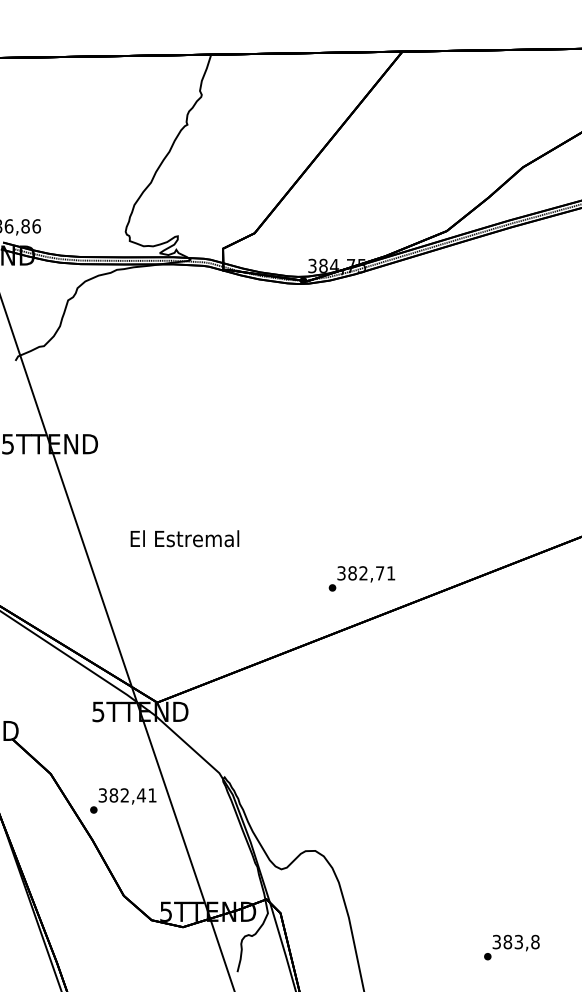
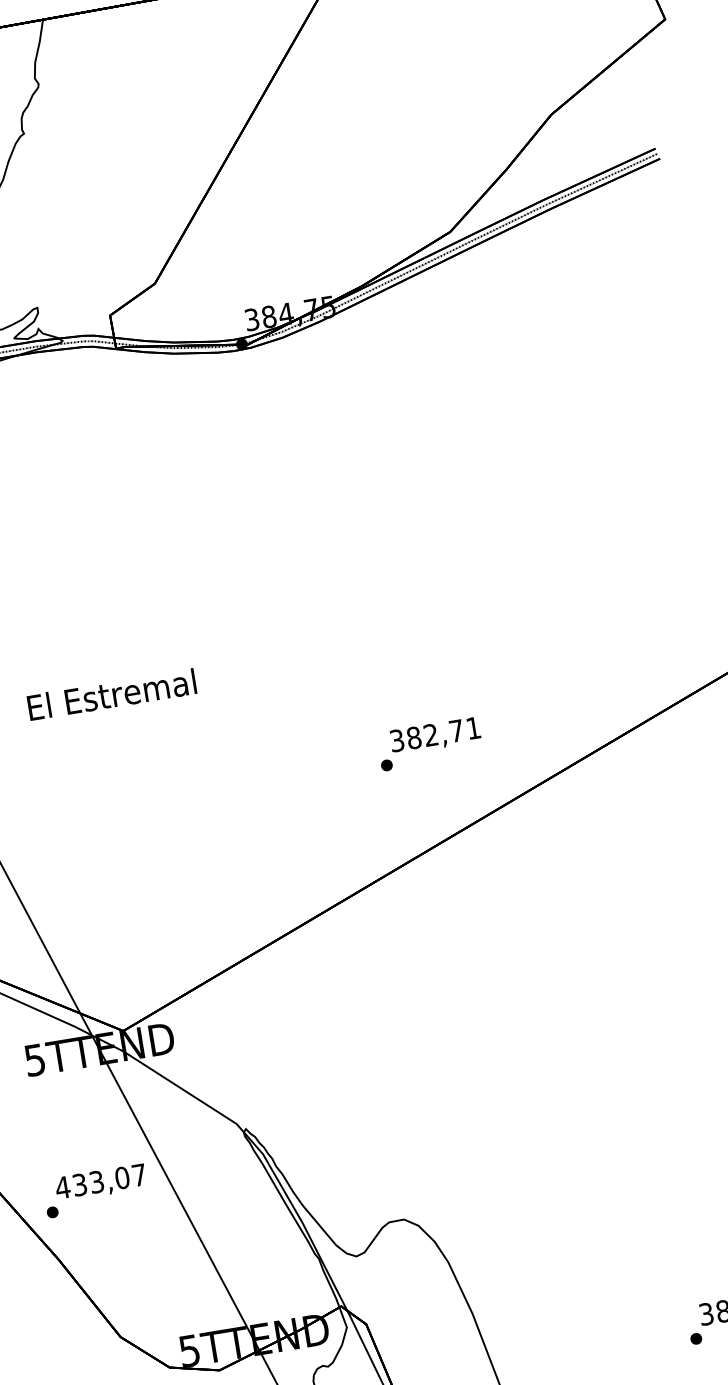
text: (184, 538) -> (111, 694), moved
text: (361, 578) -> (429, 743), moved
text: (127, 795) -> (100, 1181), 382,41 -> 433,07

